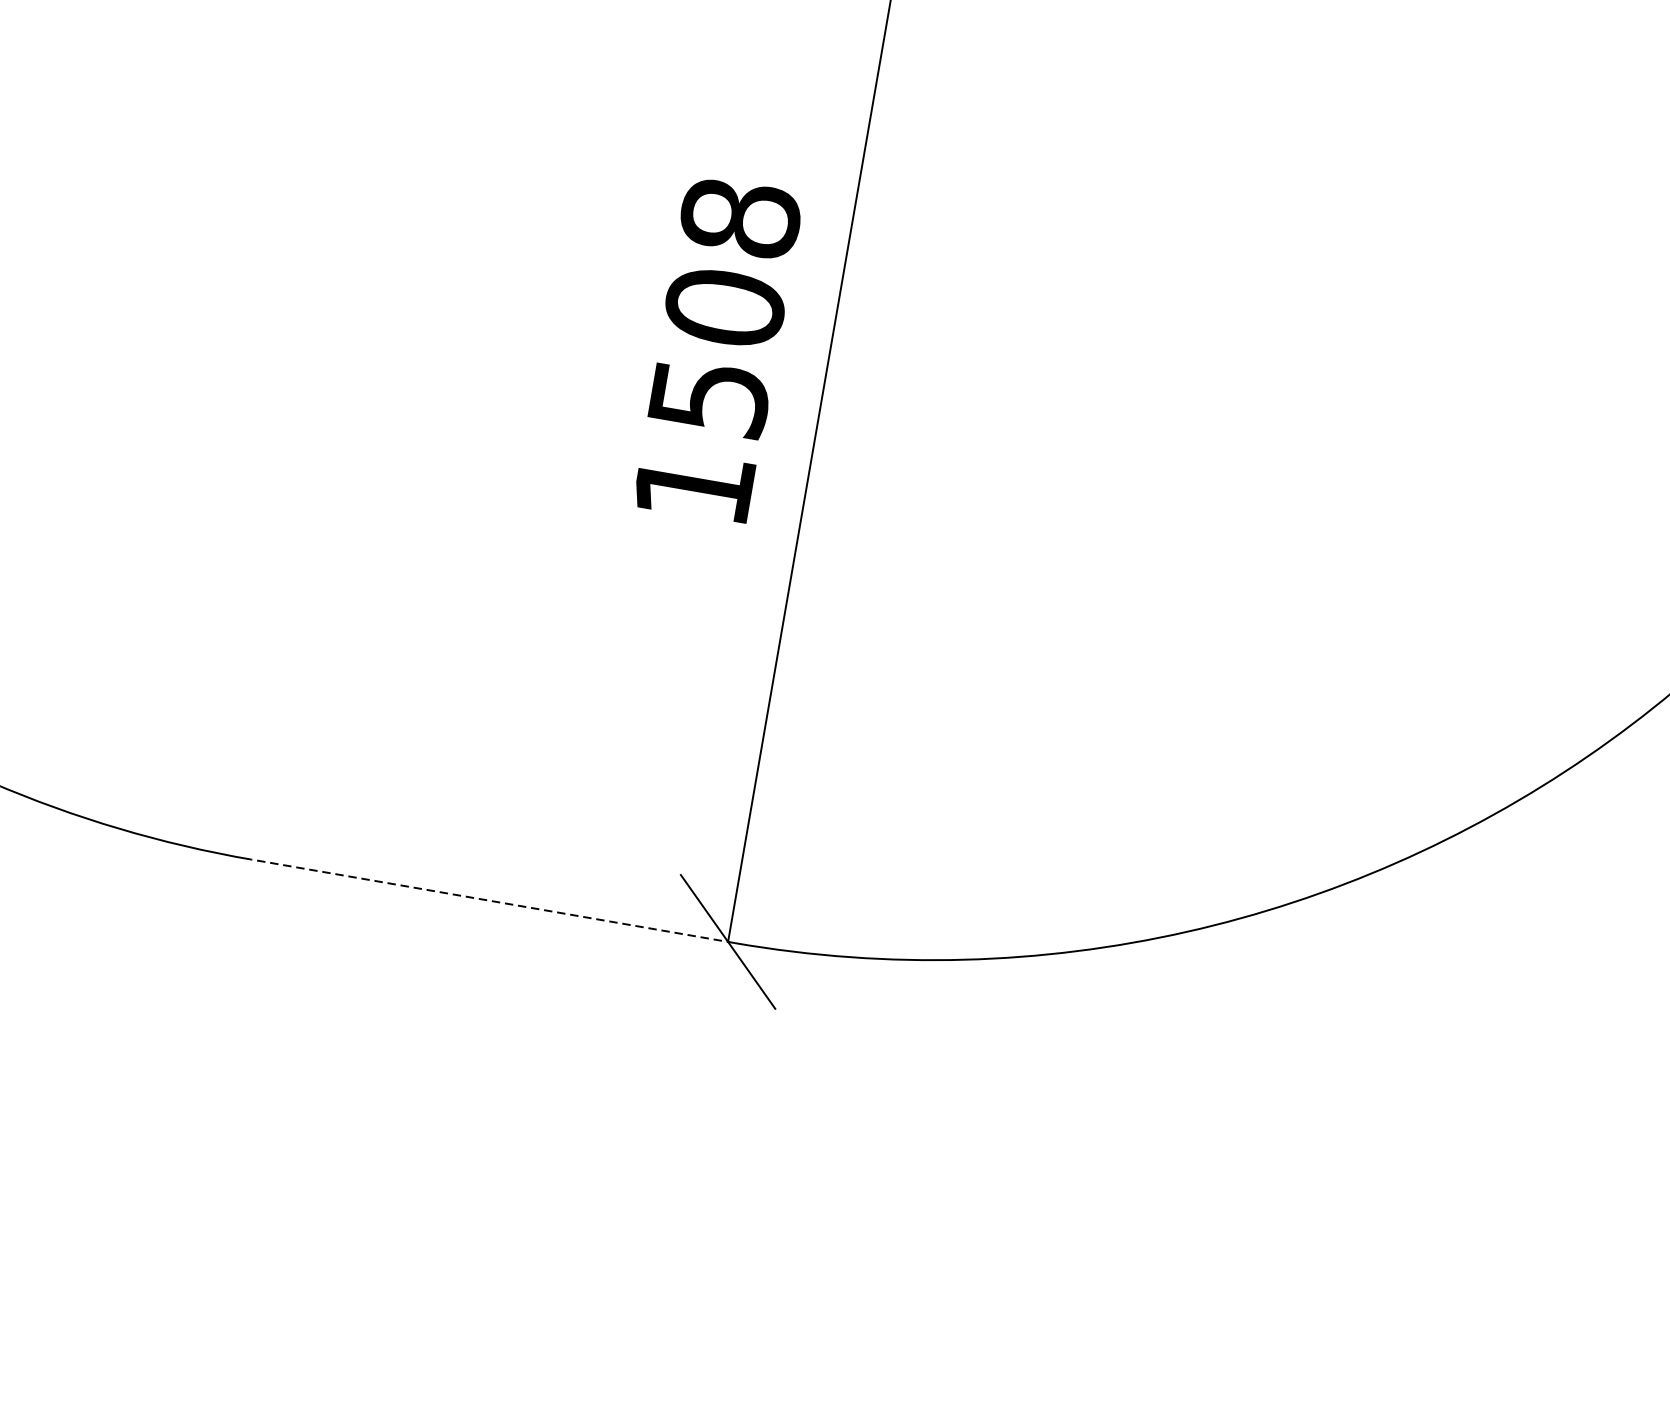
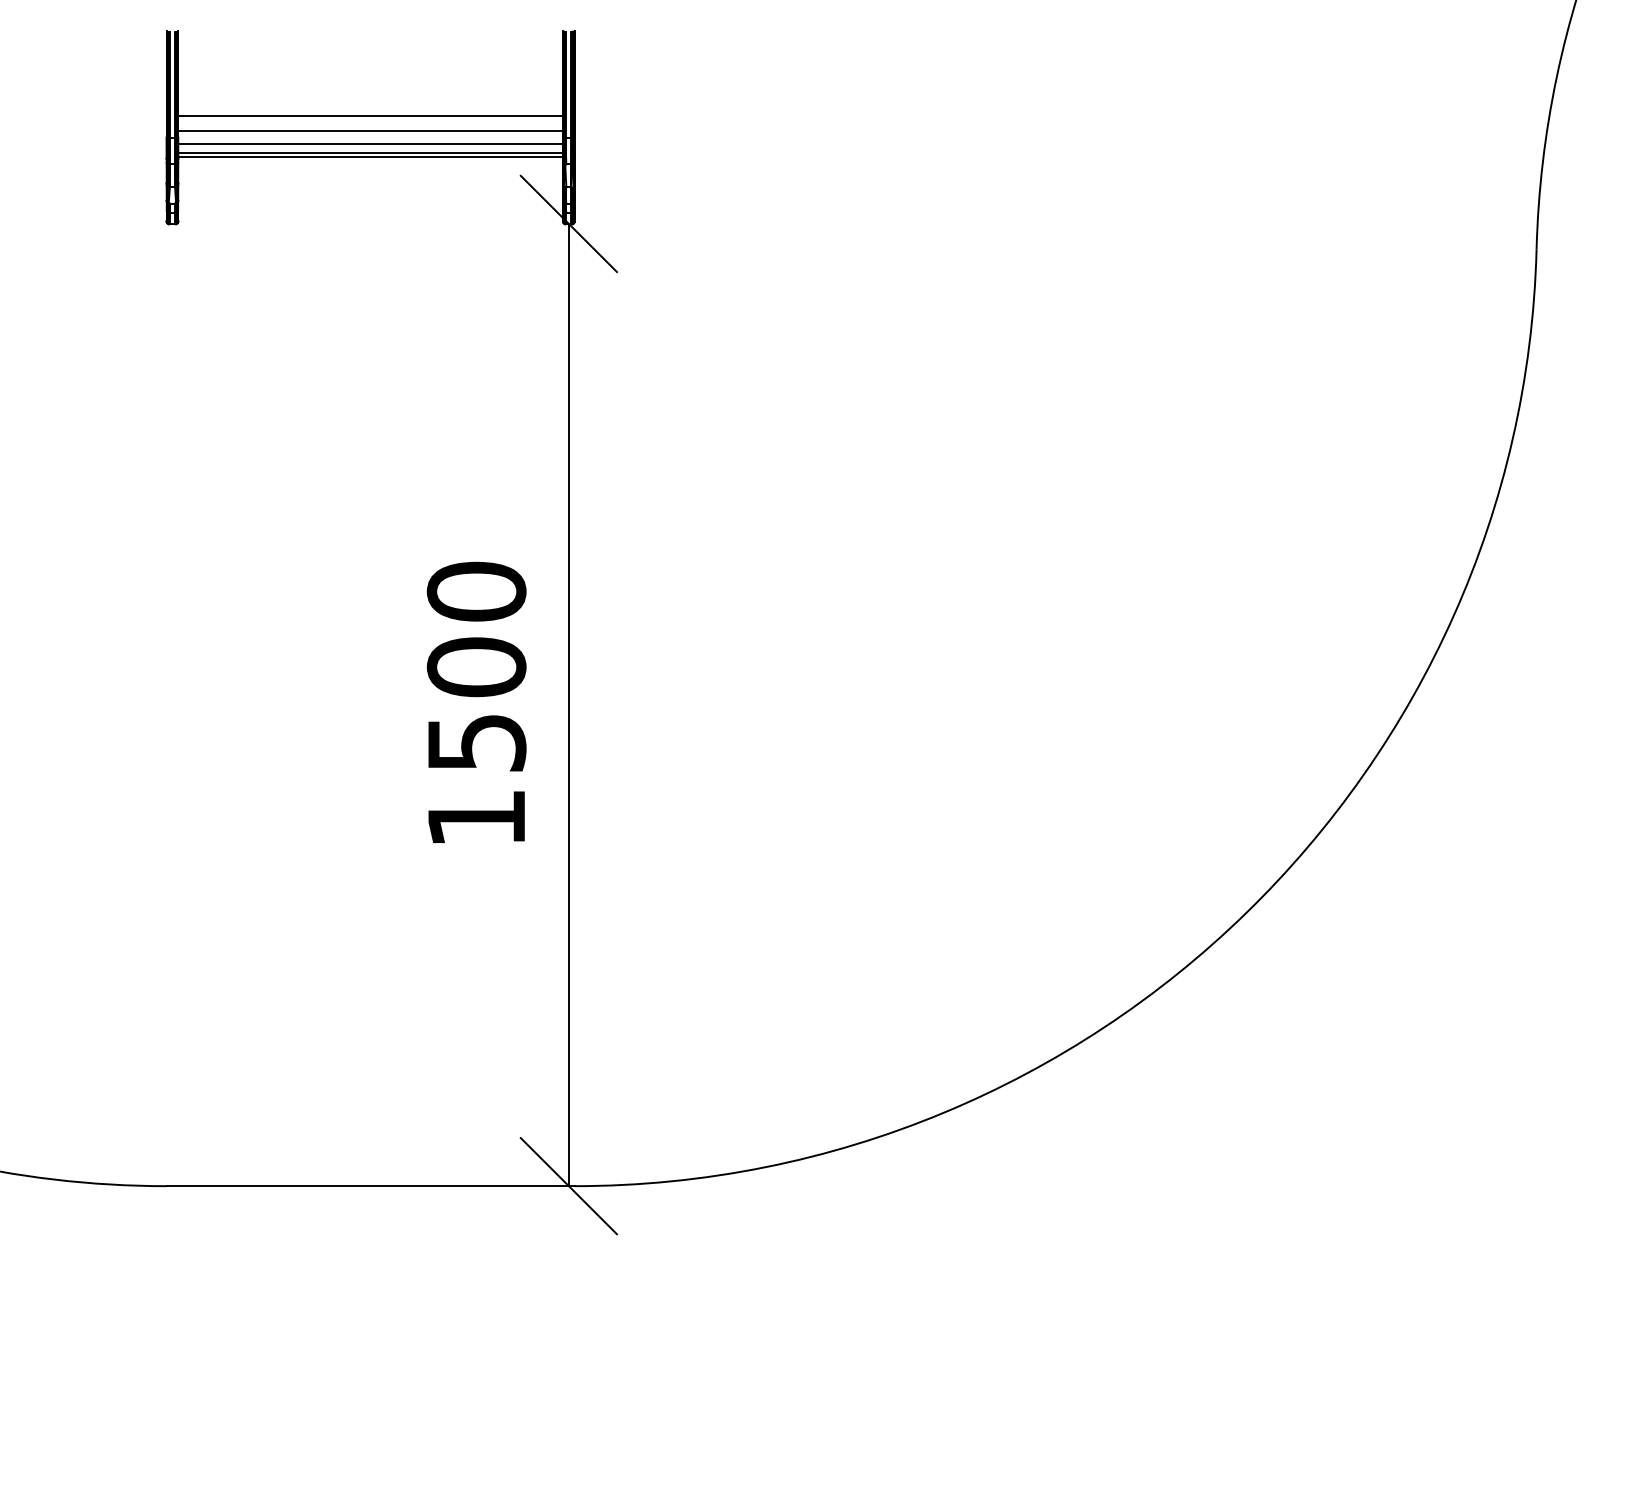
text: (740, 217) -> (476, 591), 1508 -> 1500
line: (492, 901) -> (370, 1186), dashed -> solid

